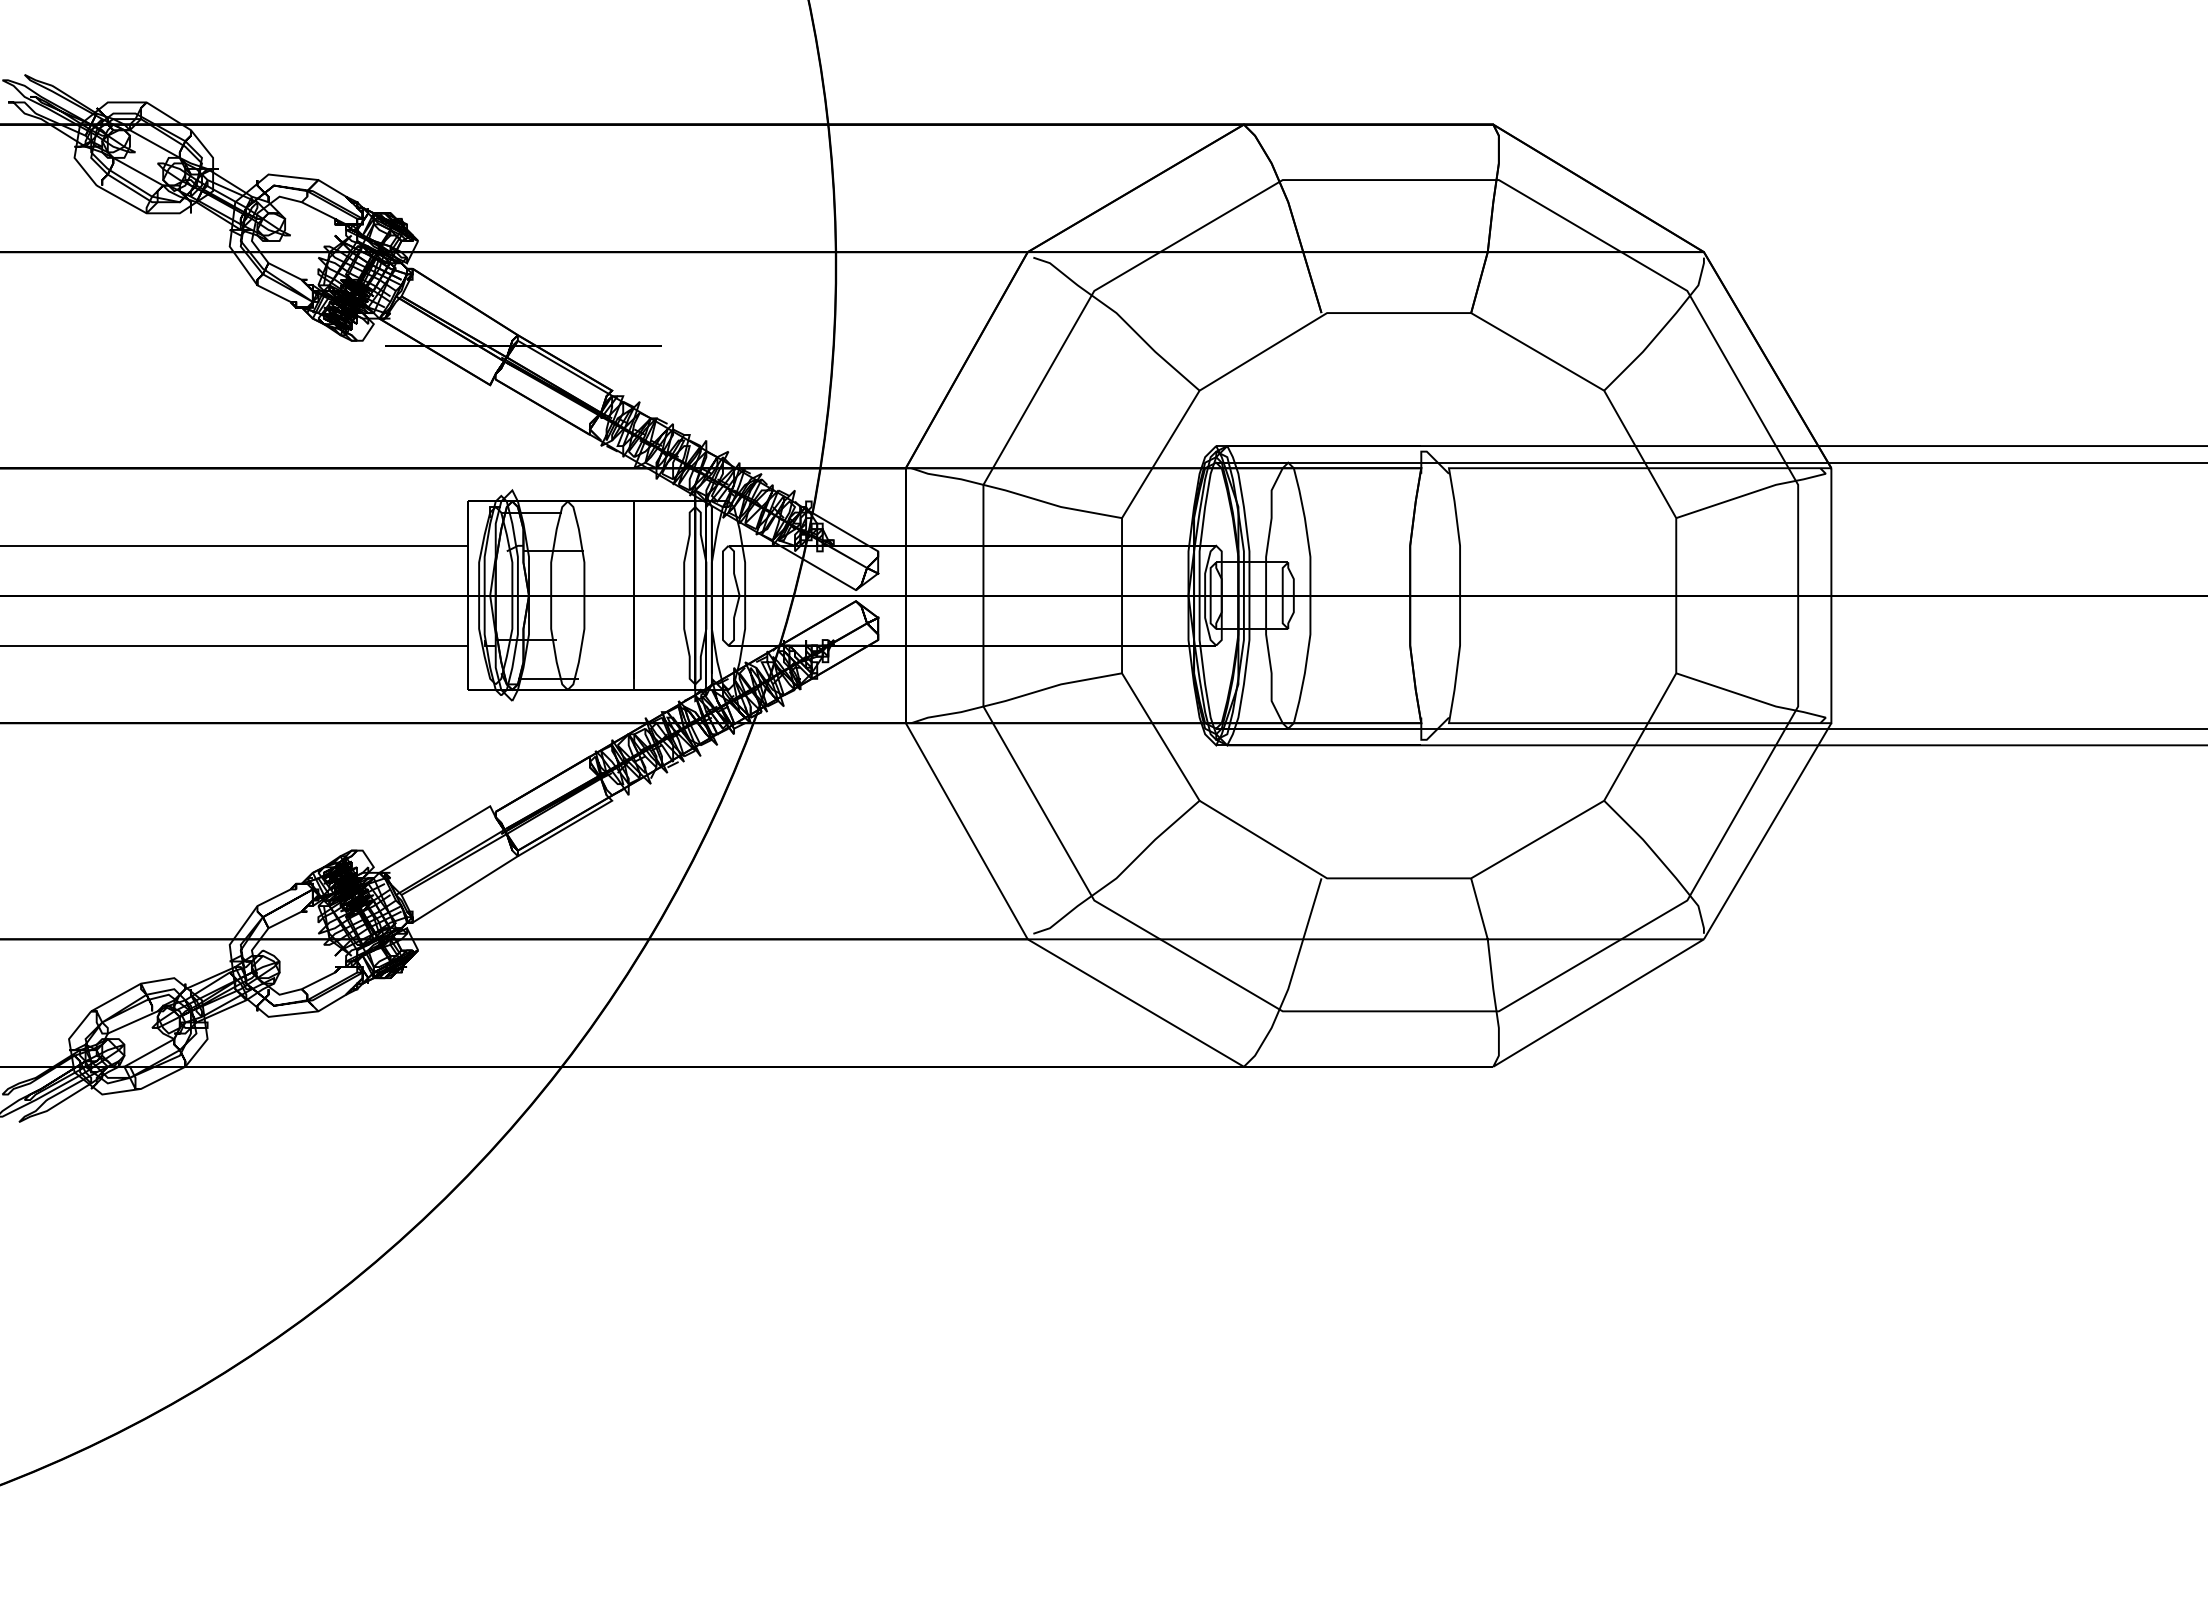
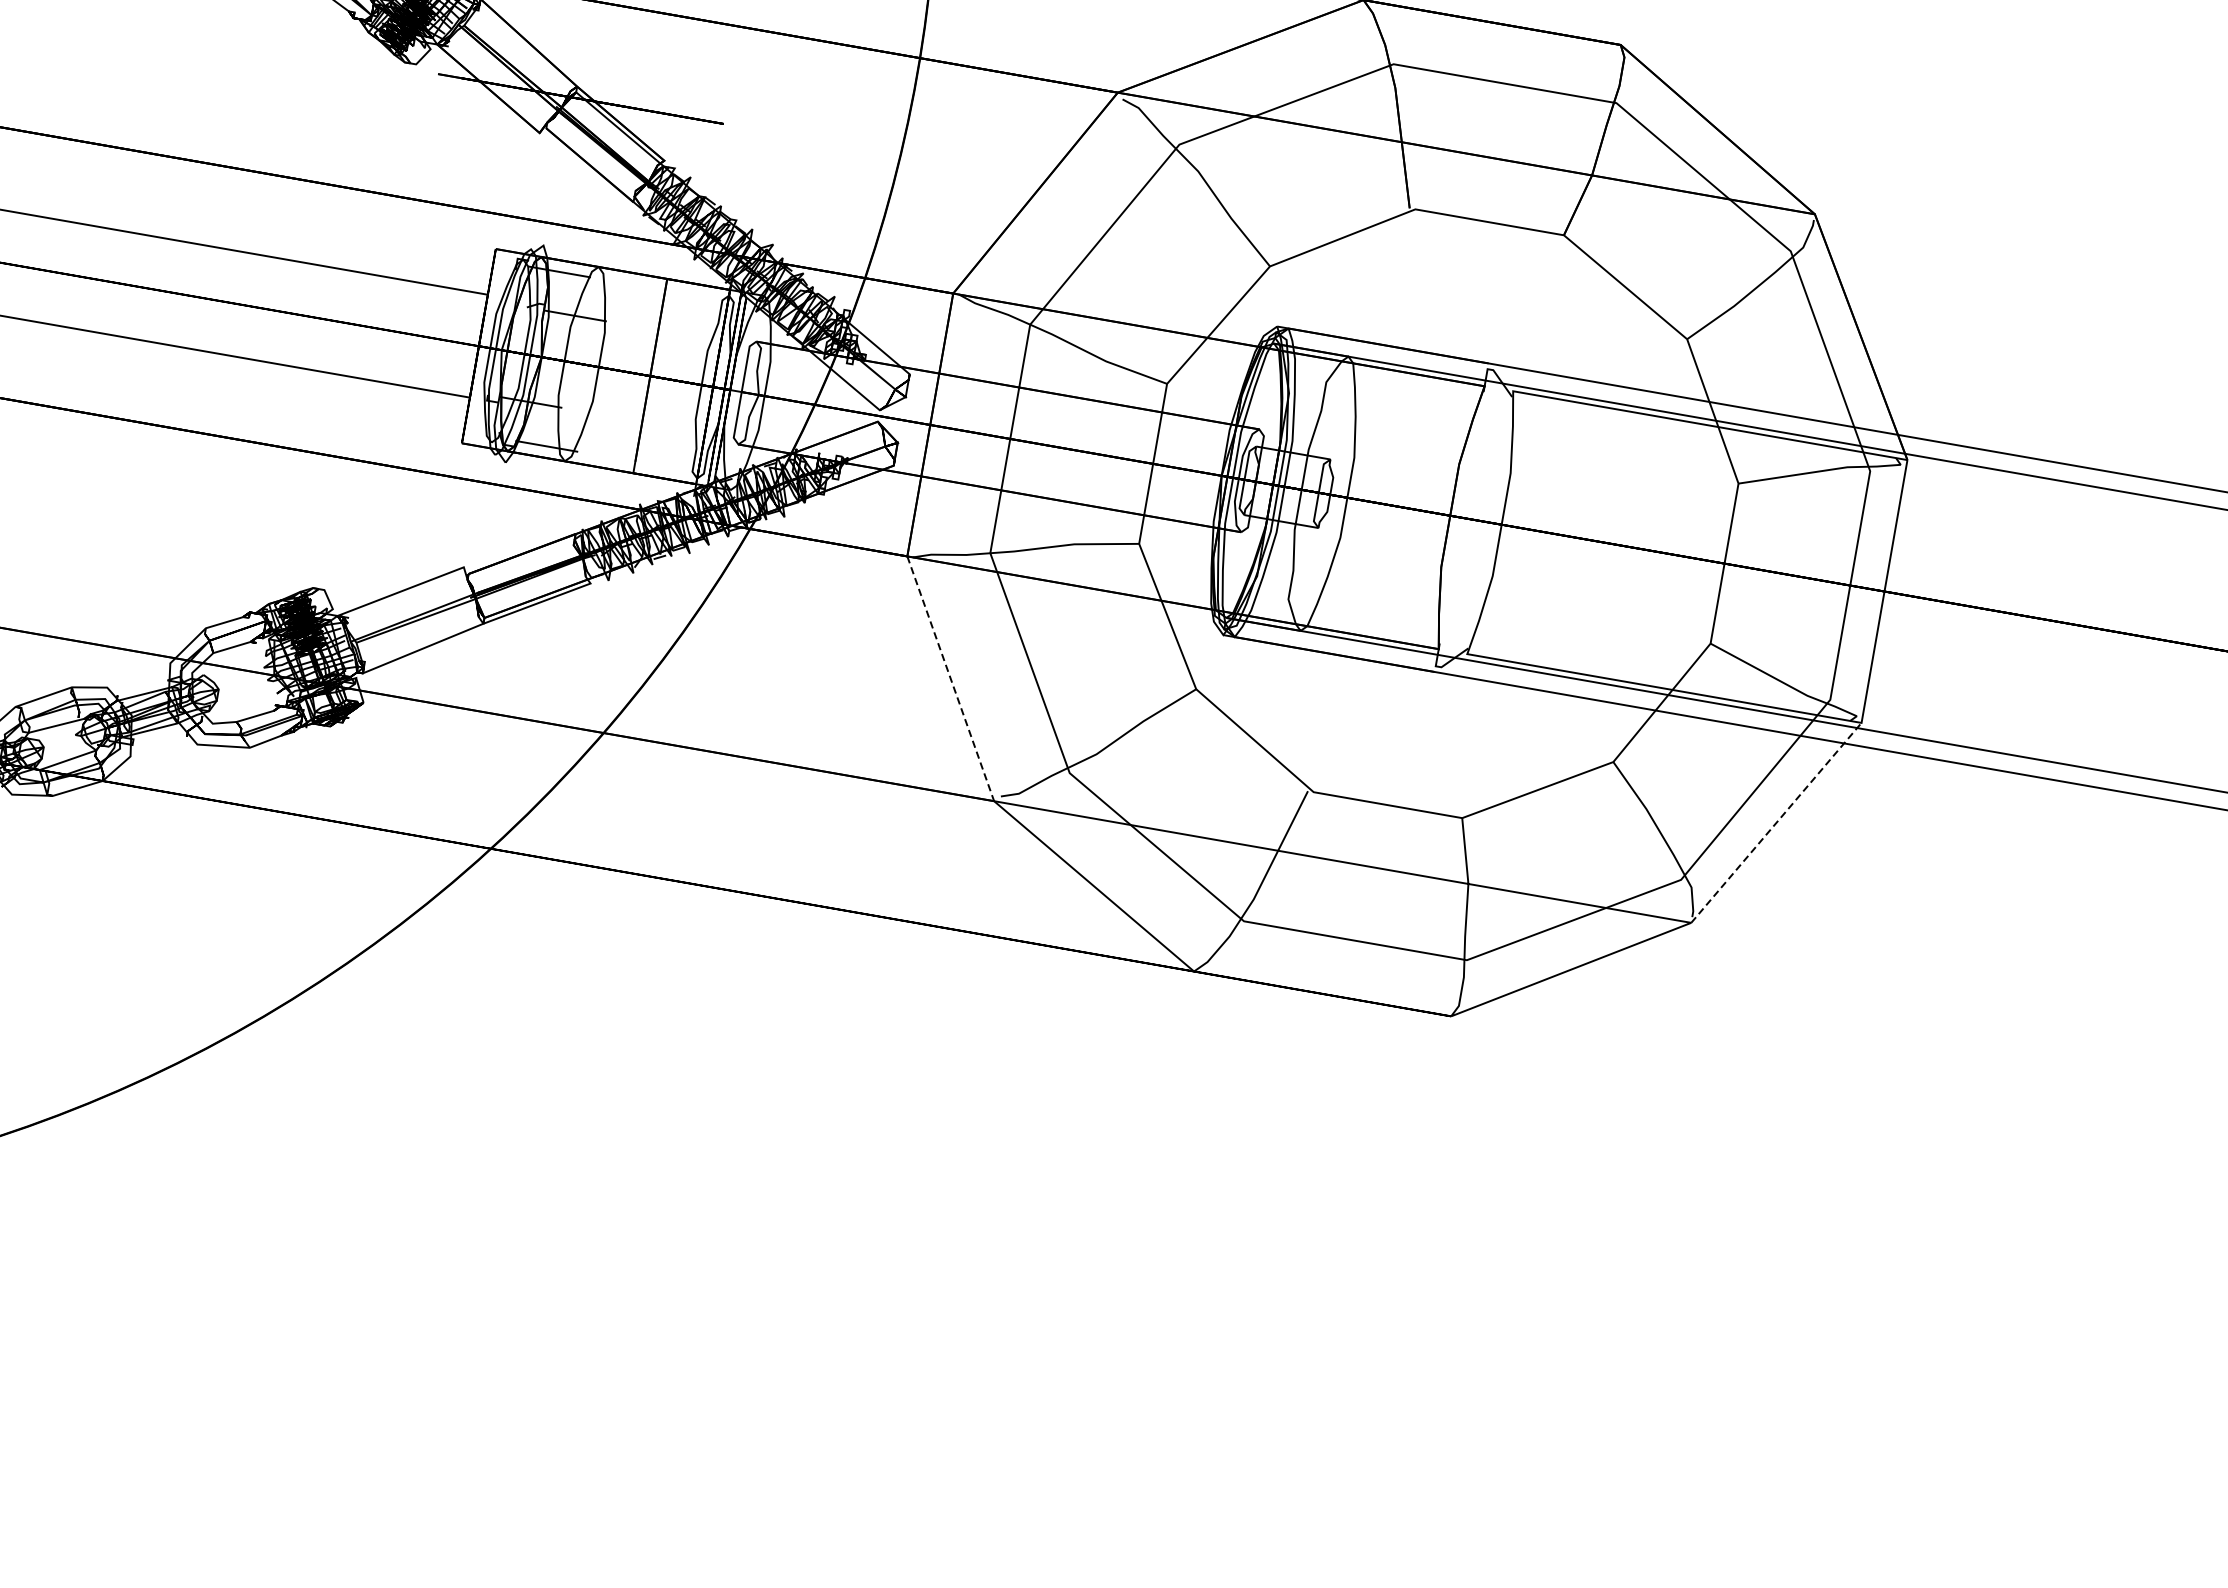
line: (1767, 830) -> (1776, 822), solid -> dashed
line: (967, 831) -> (951, 679), solid -> dashed

